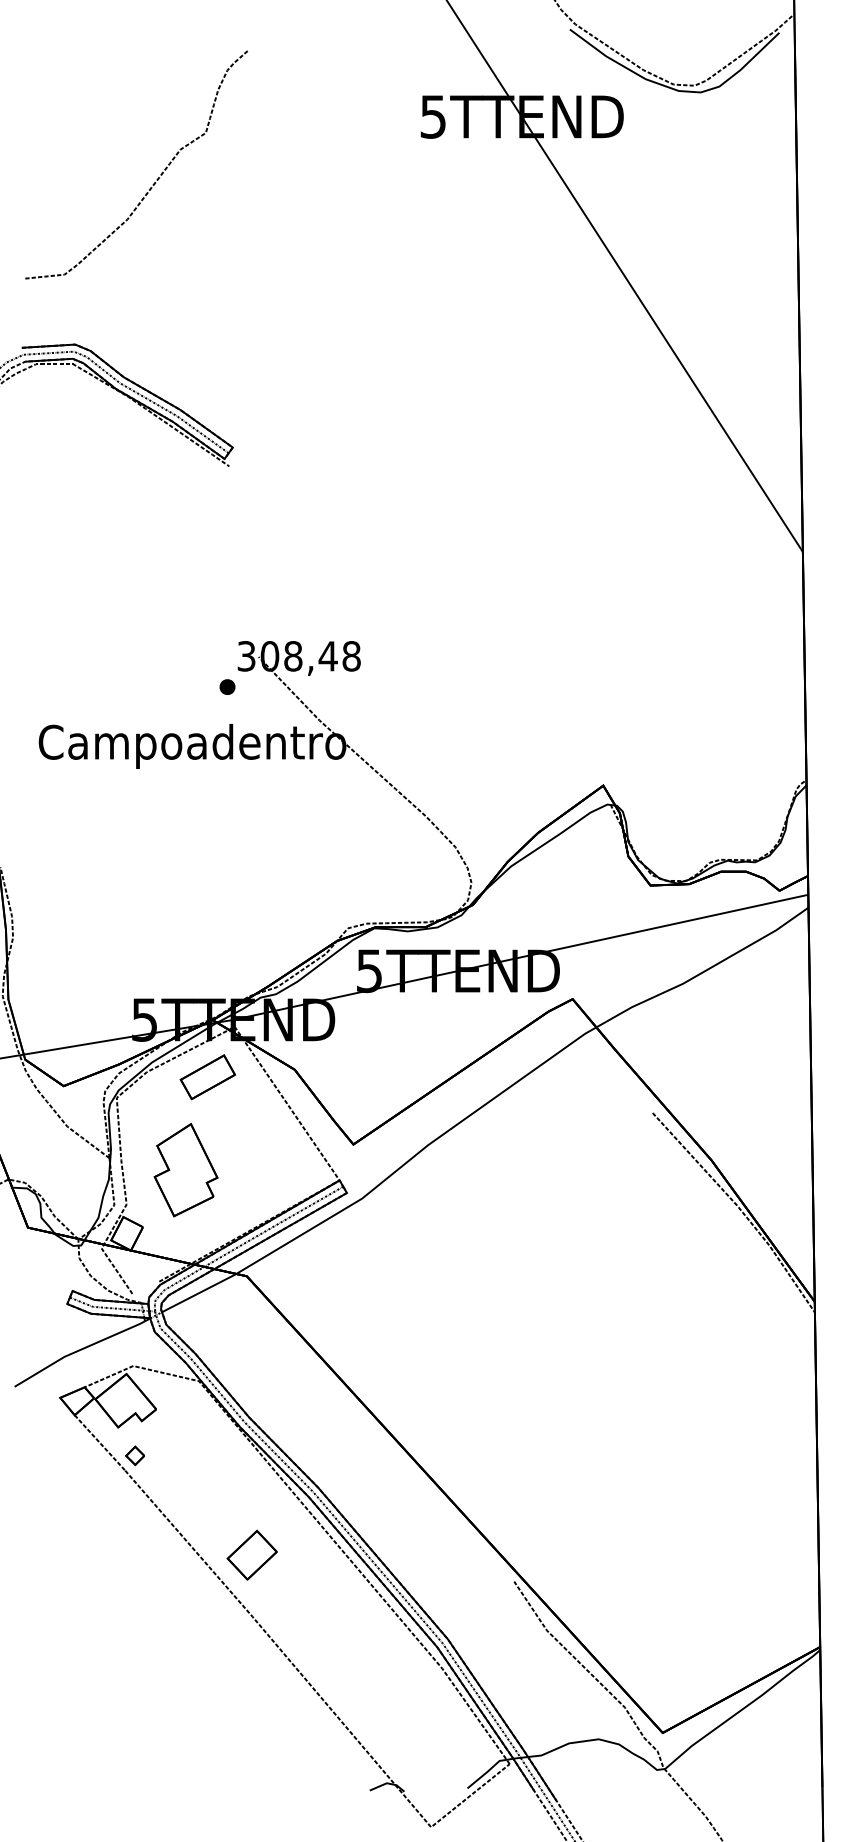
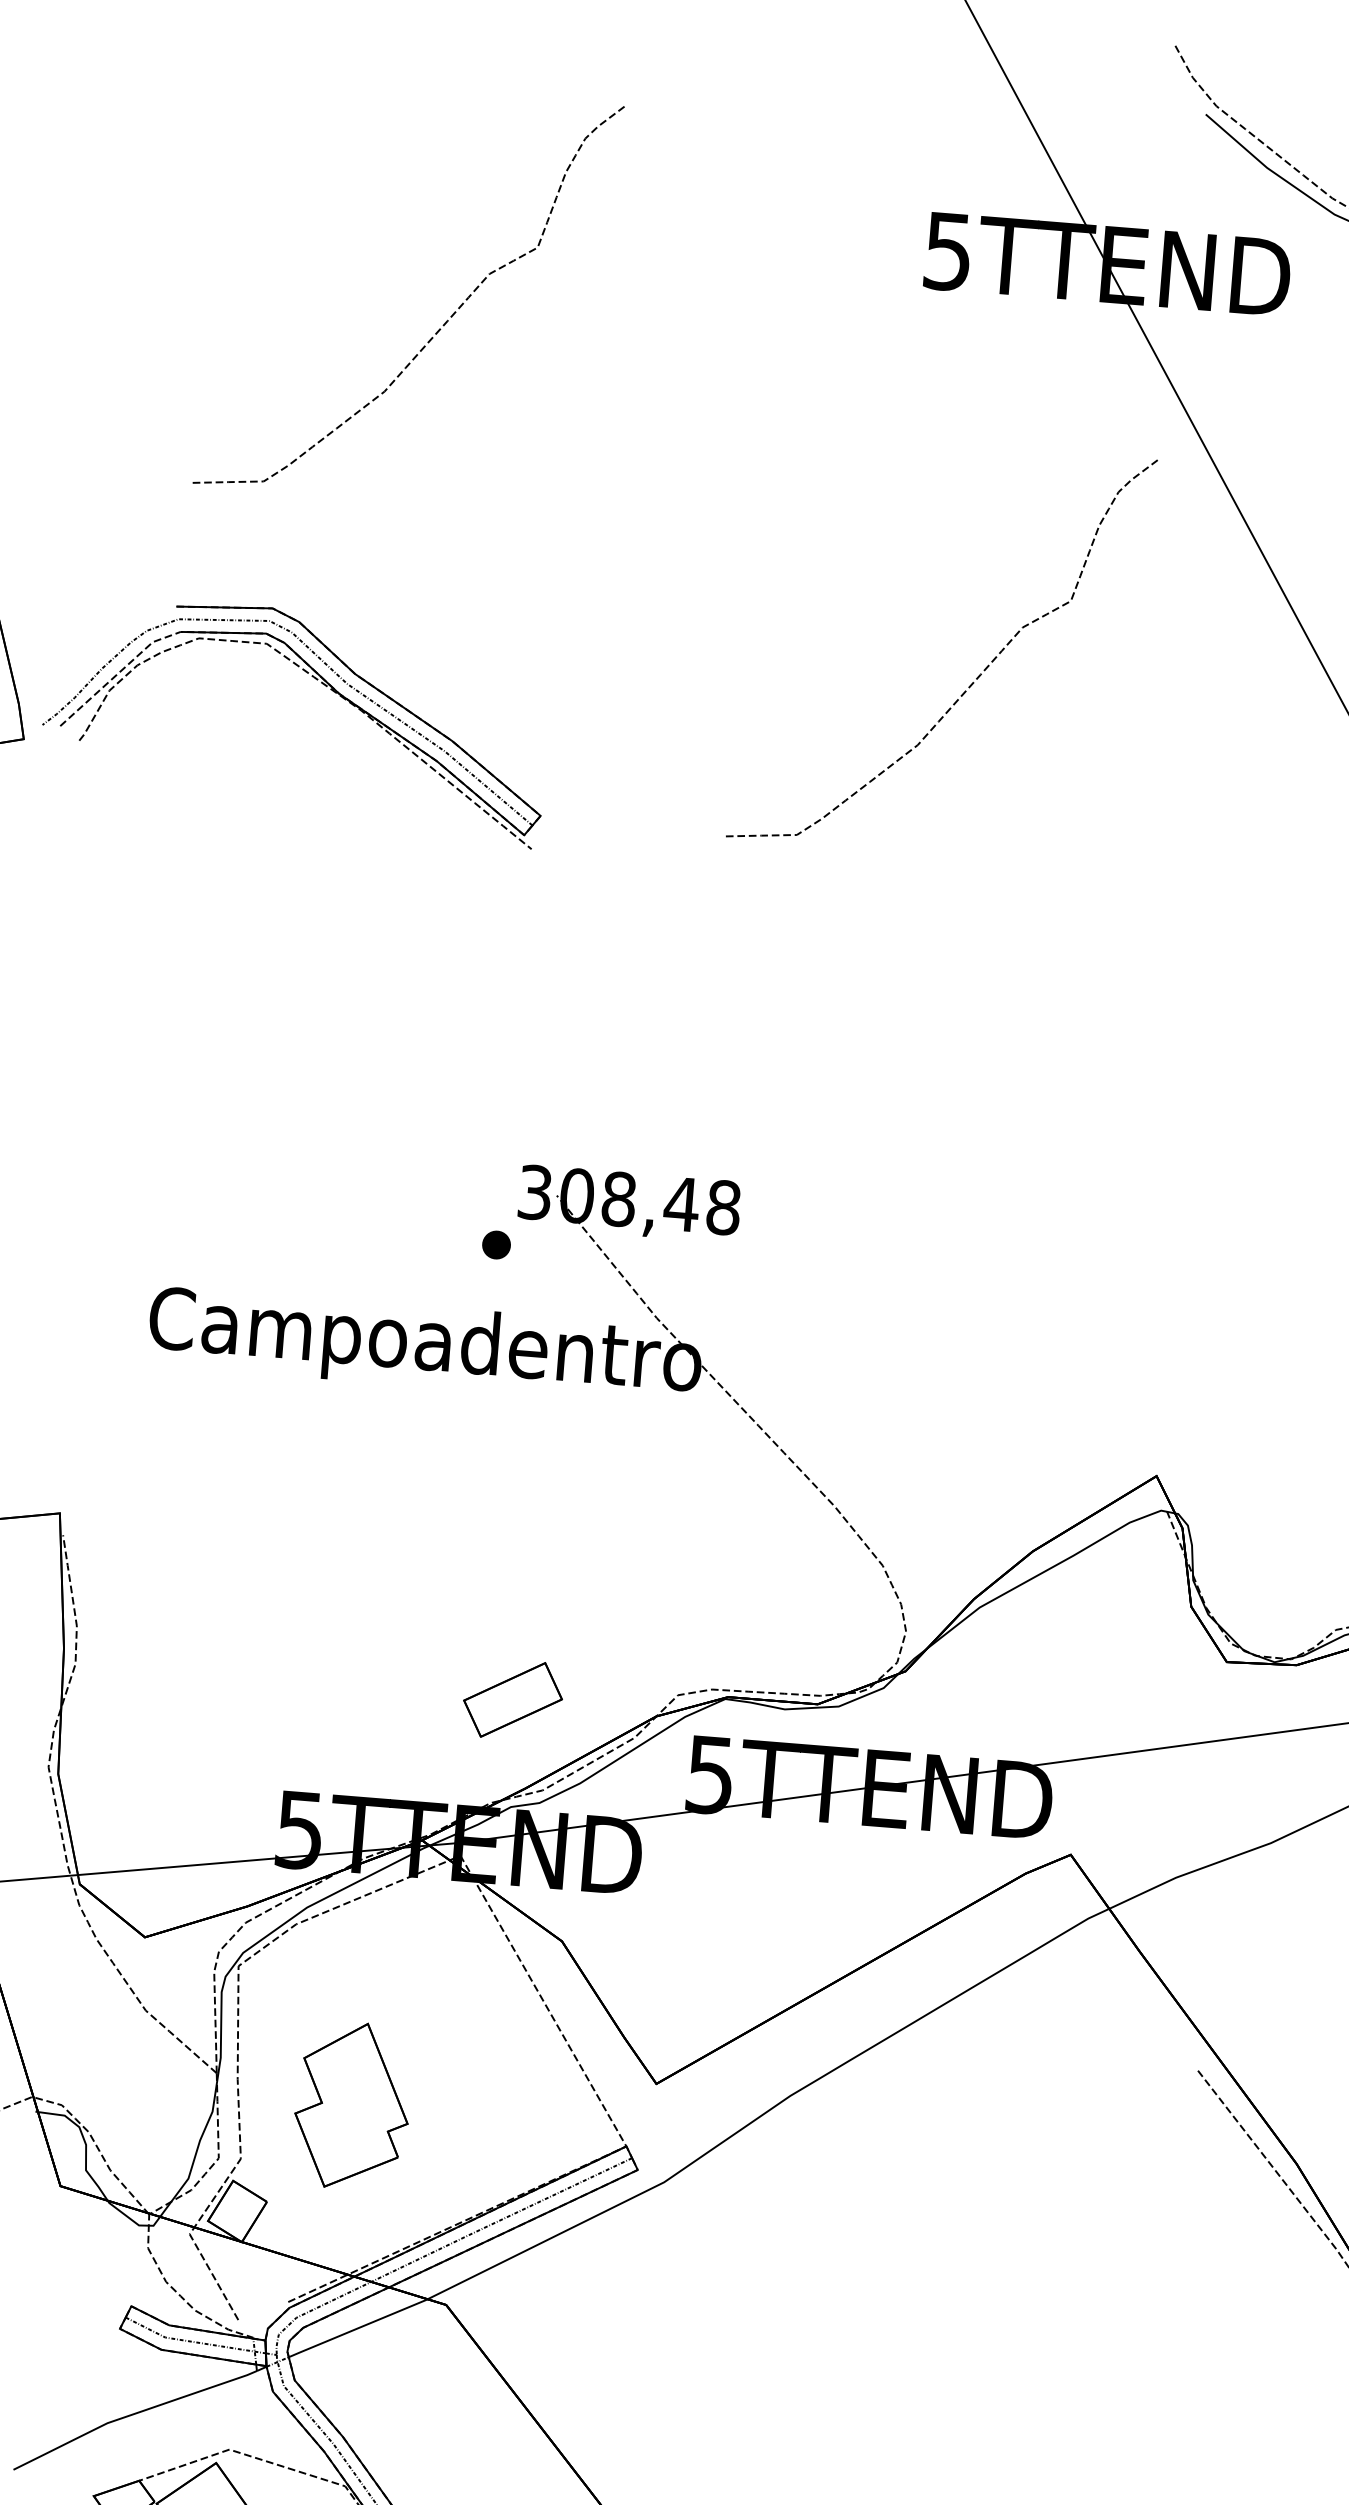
curve: (467, 351) -> (975, 677), added
part: (207, 1077) -> (512, 1700), moved

